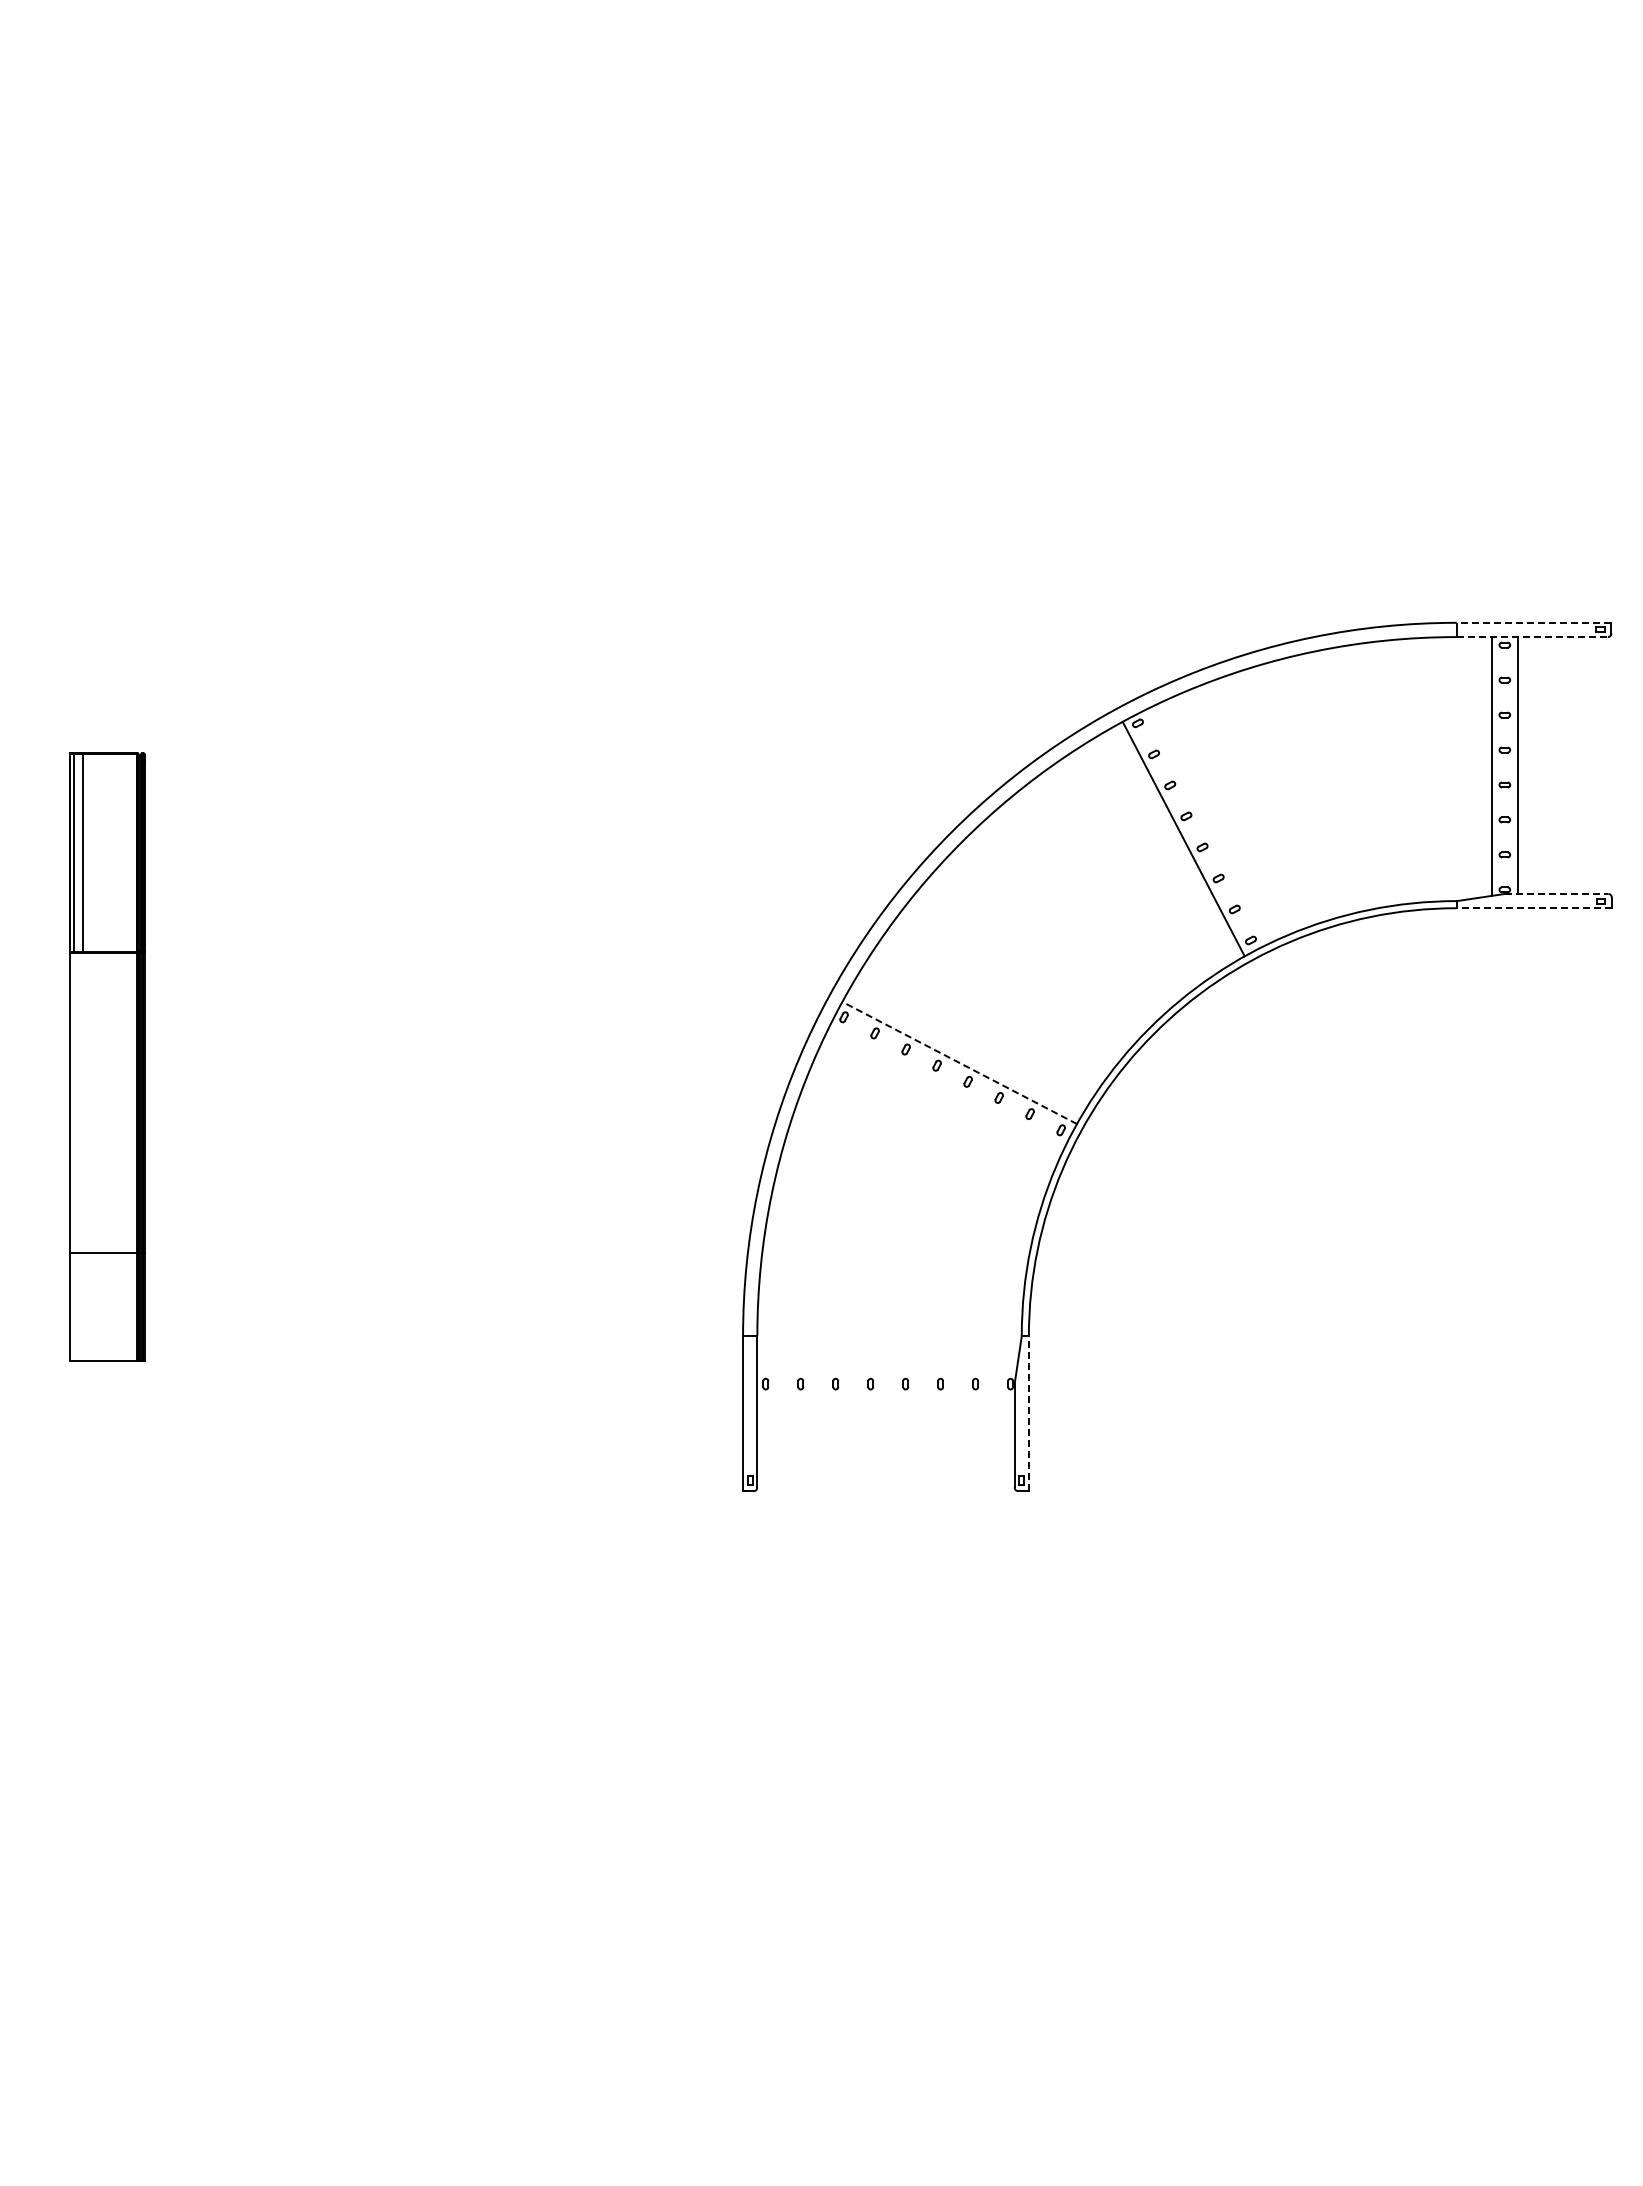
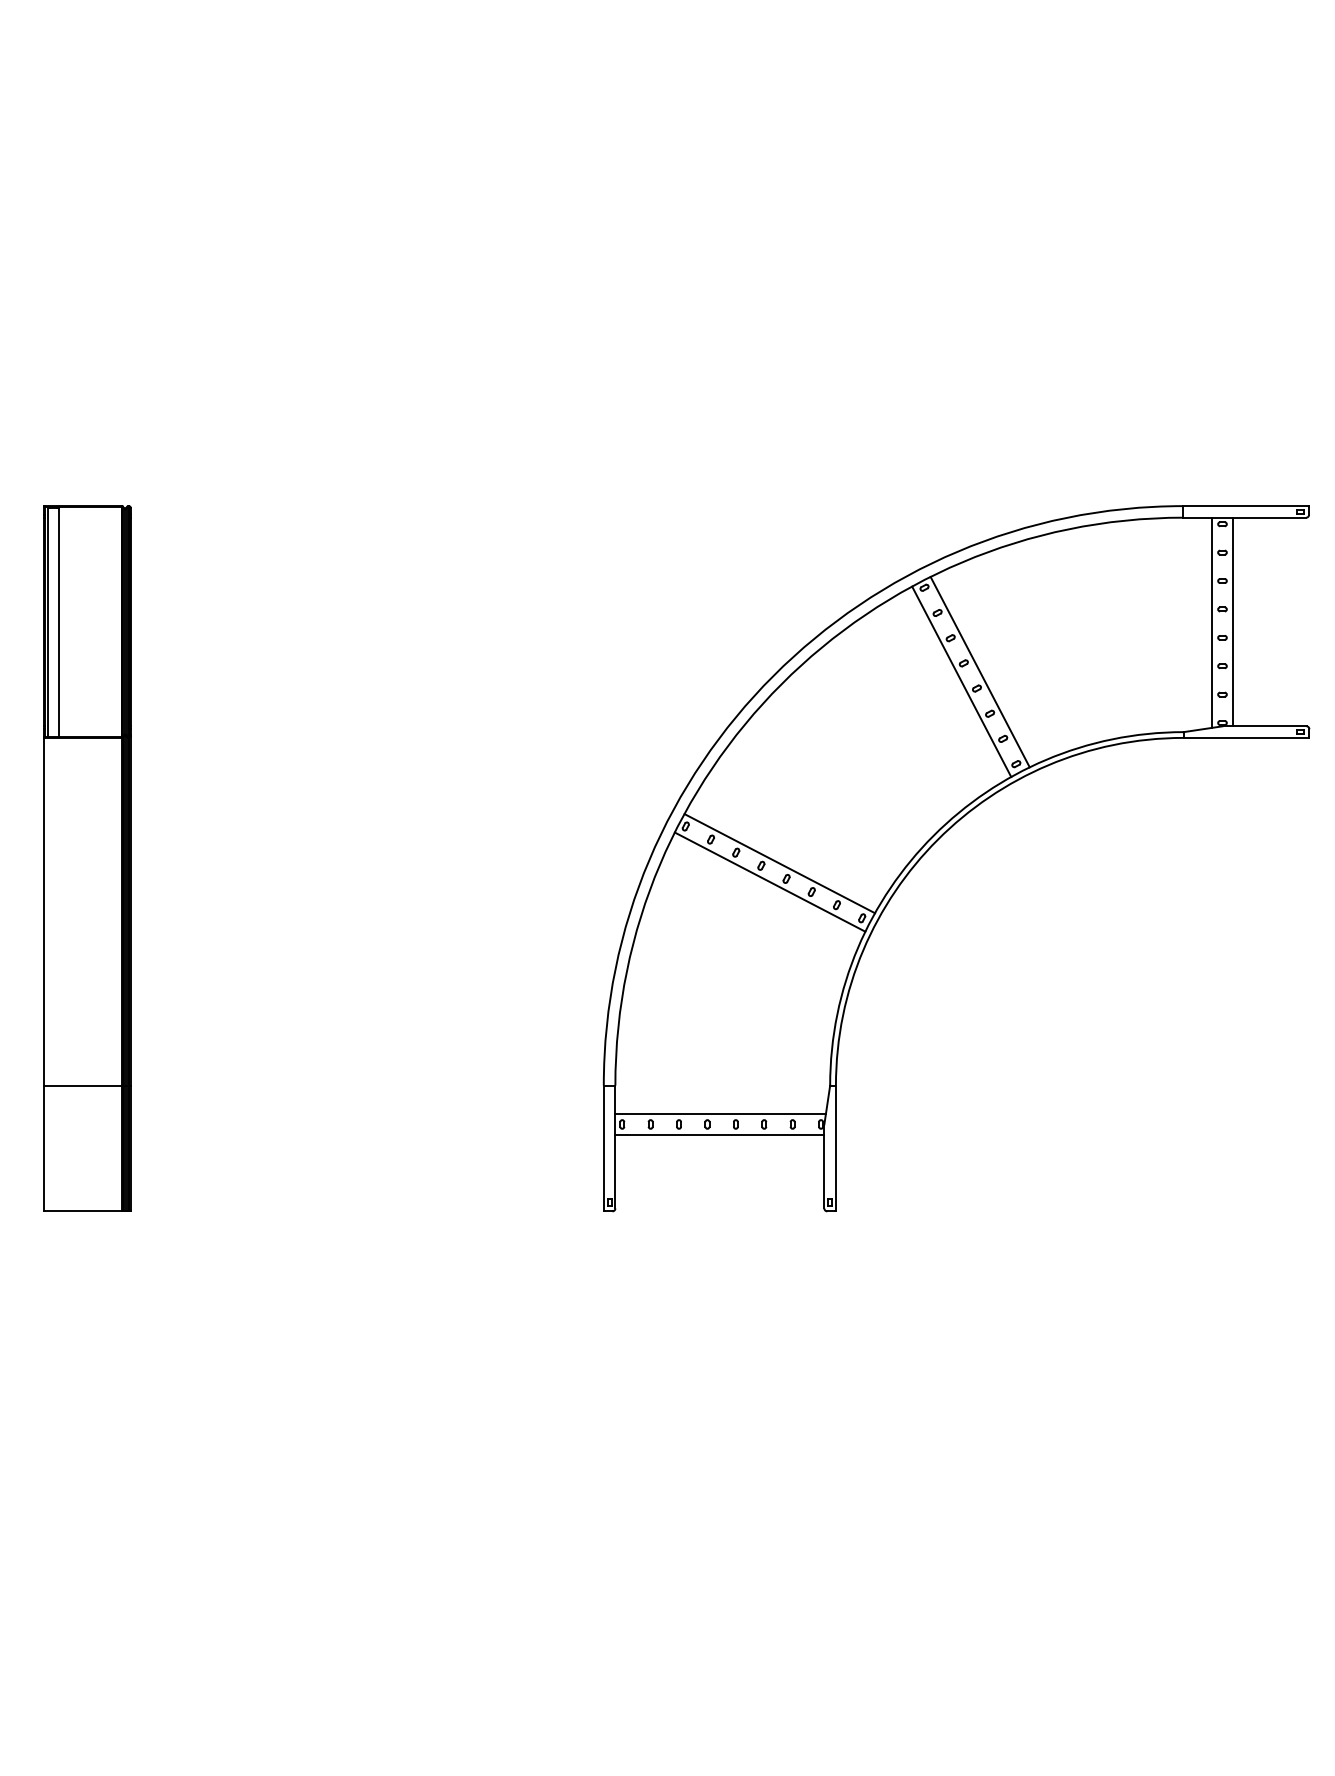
line: (1533, 622) -> (1245, 505), dashed -> solid
line: (1532, 637) -> (1244, 518), dashed -> solid
line: (1206, 827) -> (980, 672), added
line: (1556, 893) -> (1264, 725), dashed -> solid
line: (1533, 908) -> (1245, 738), dashed -> solid
part: (107, 1056) -> (87, 858), size x1.43
line: (959, 1062) -> (779, 863), dashed -> solid
line: (947, 1085) -> (769, 881), added
line: (886, 1371) -> (720, 1114), added
line: (885, 1396) -> (719, 1134), added
line: (1028, 1413) -> (835, 1148), dashed -> solid

